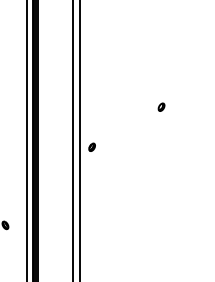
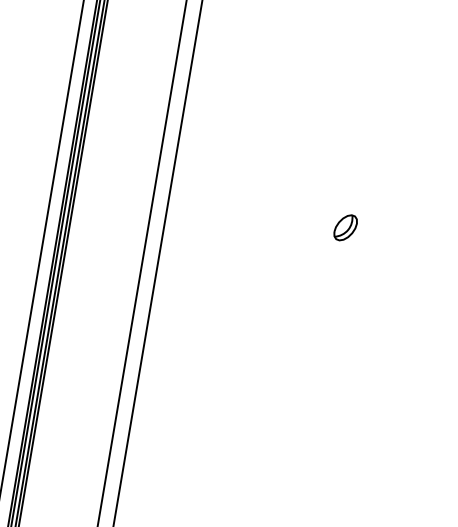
part: (161, 106) -> (345, 225), size x1.6
part: (91, 146) -> (179, 286), removed

